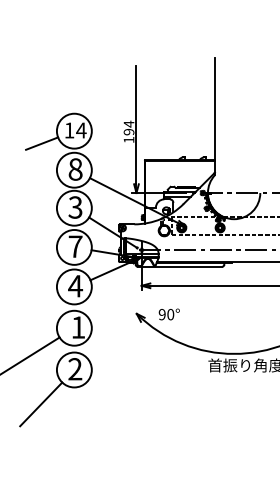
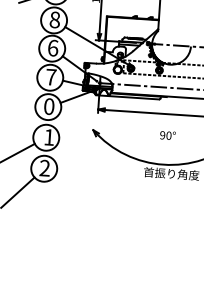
text: (75, 207) -> (53, 48), 3 -> 6
text: (75, 285) -> (49, 106), 4 -> 0
text: (168, 314) -> (167, 135), moved

